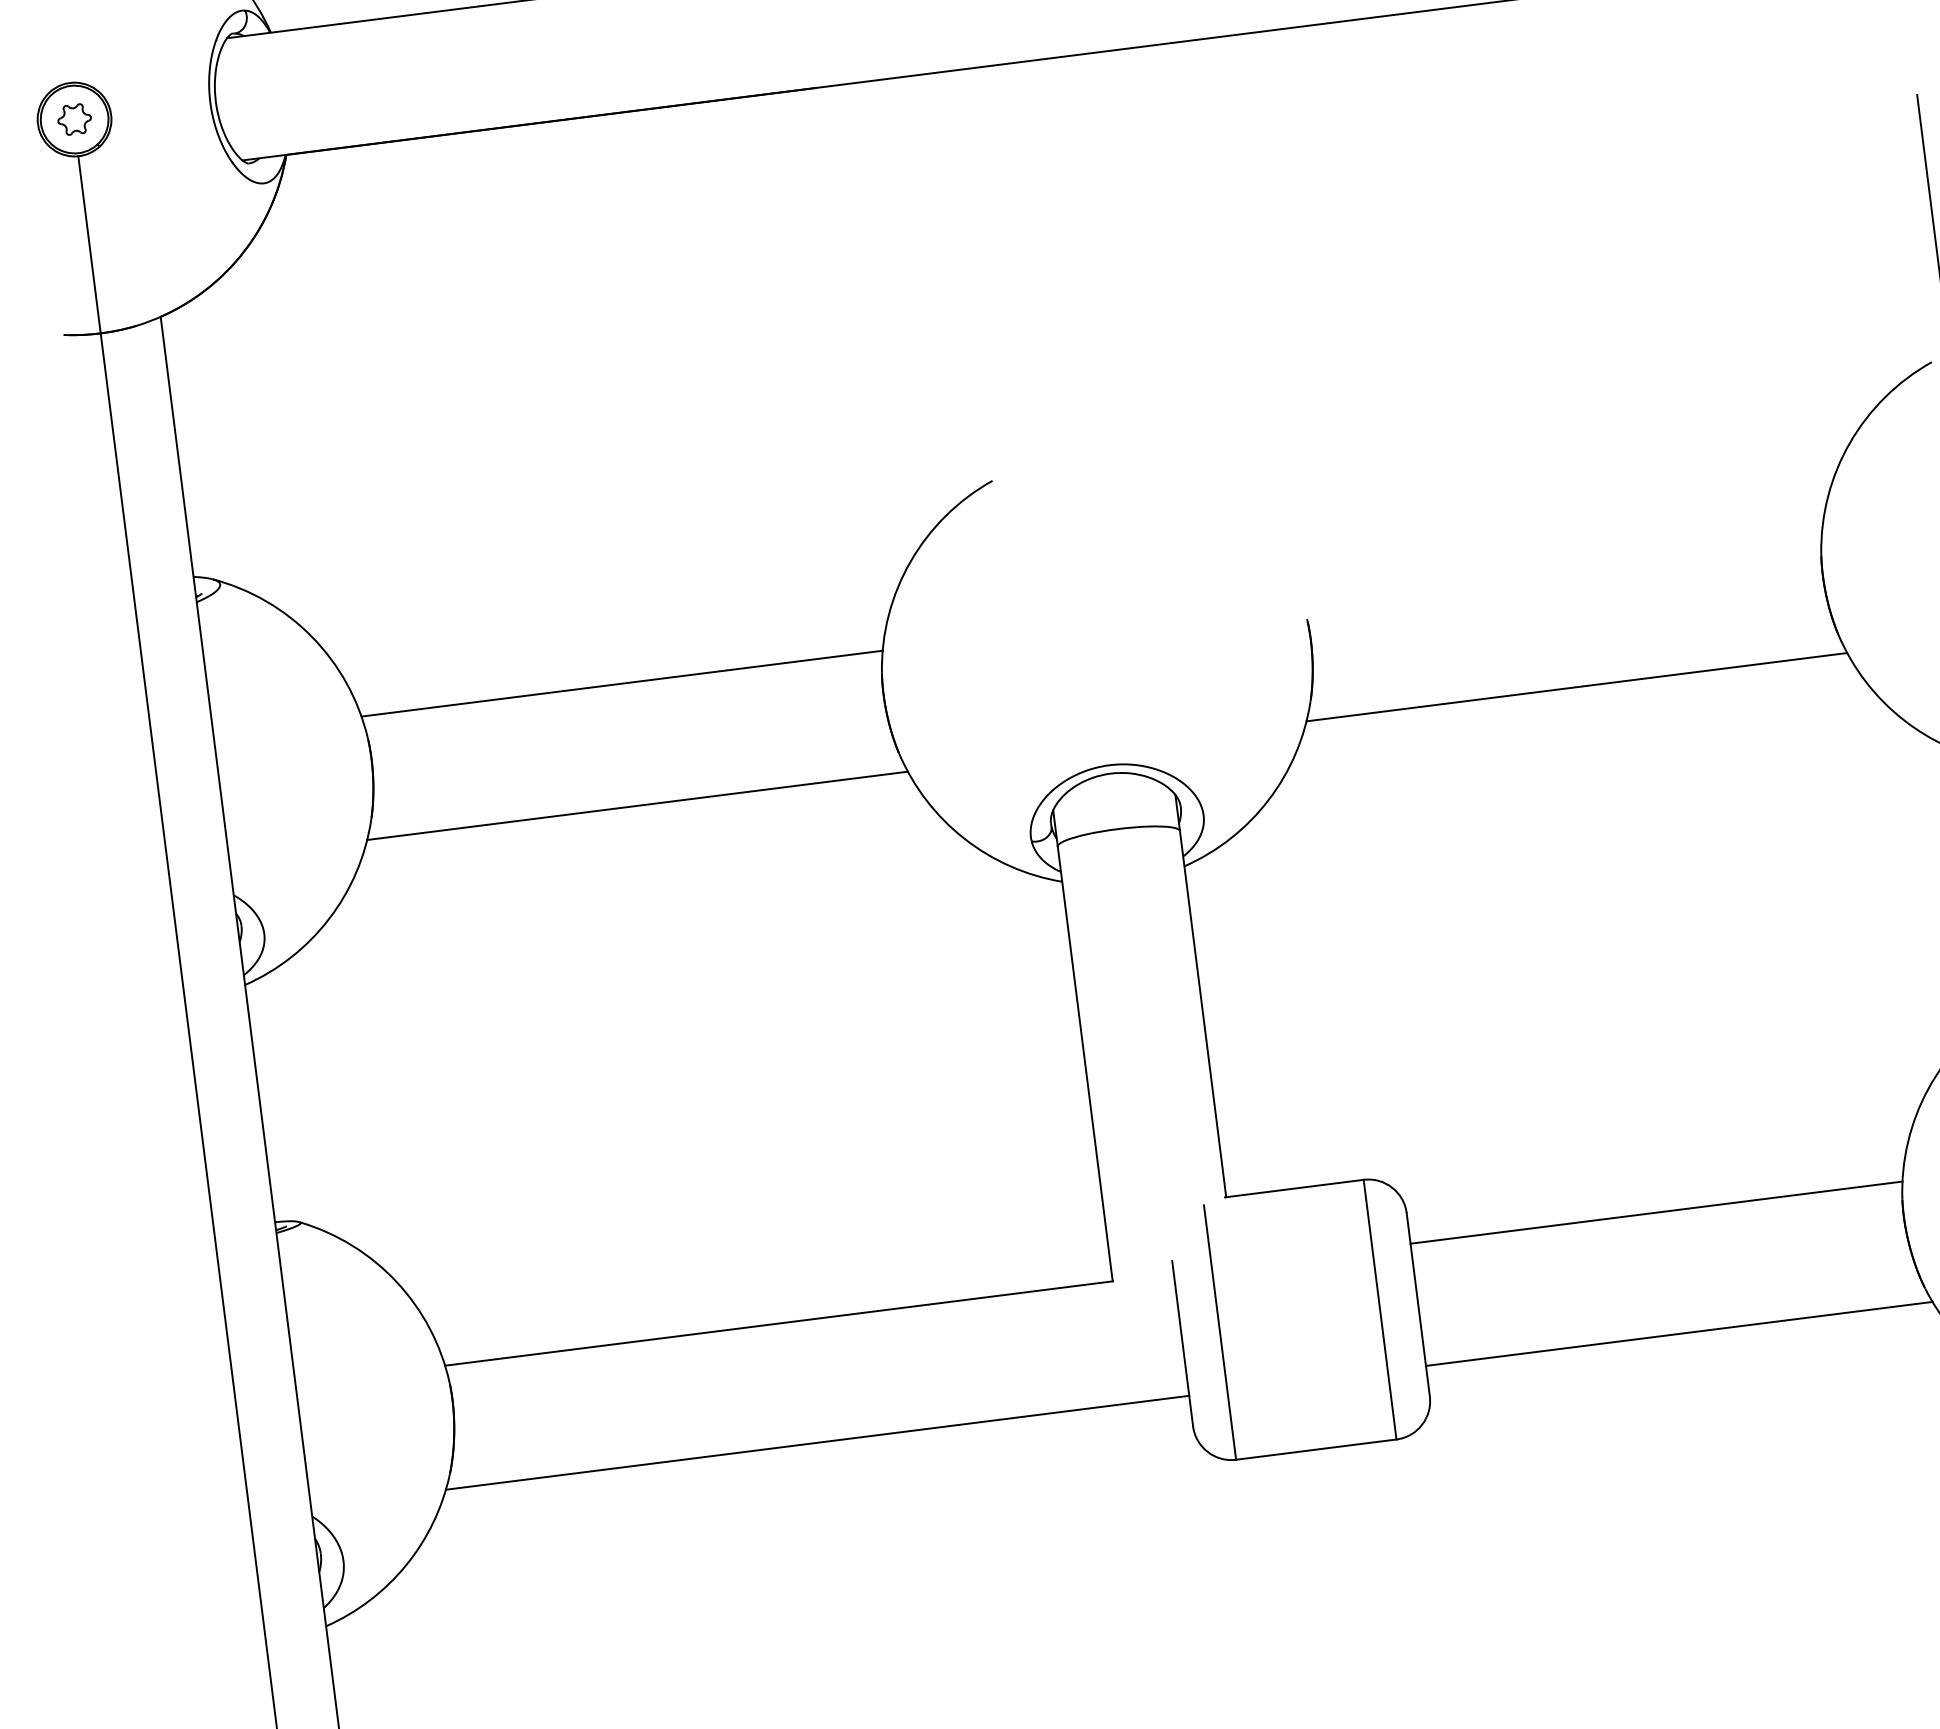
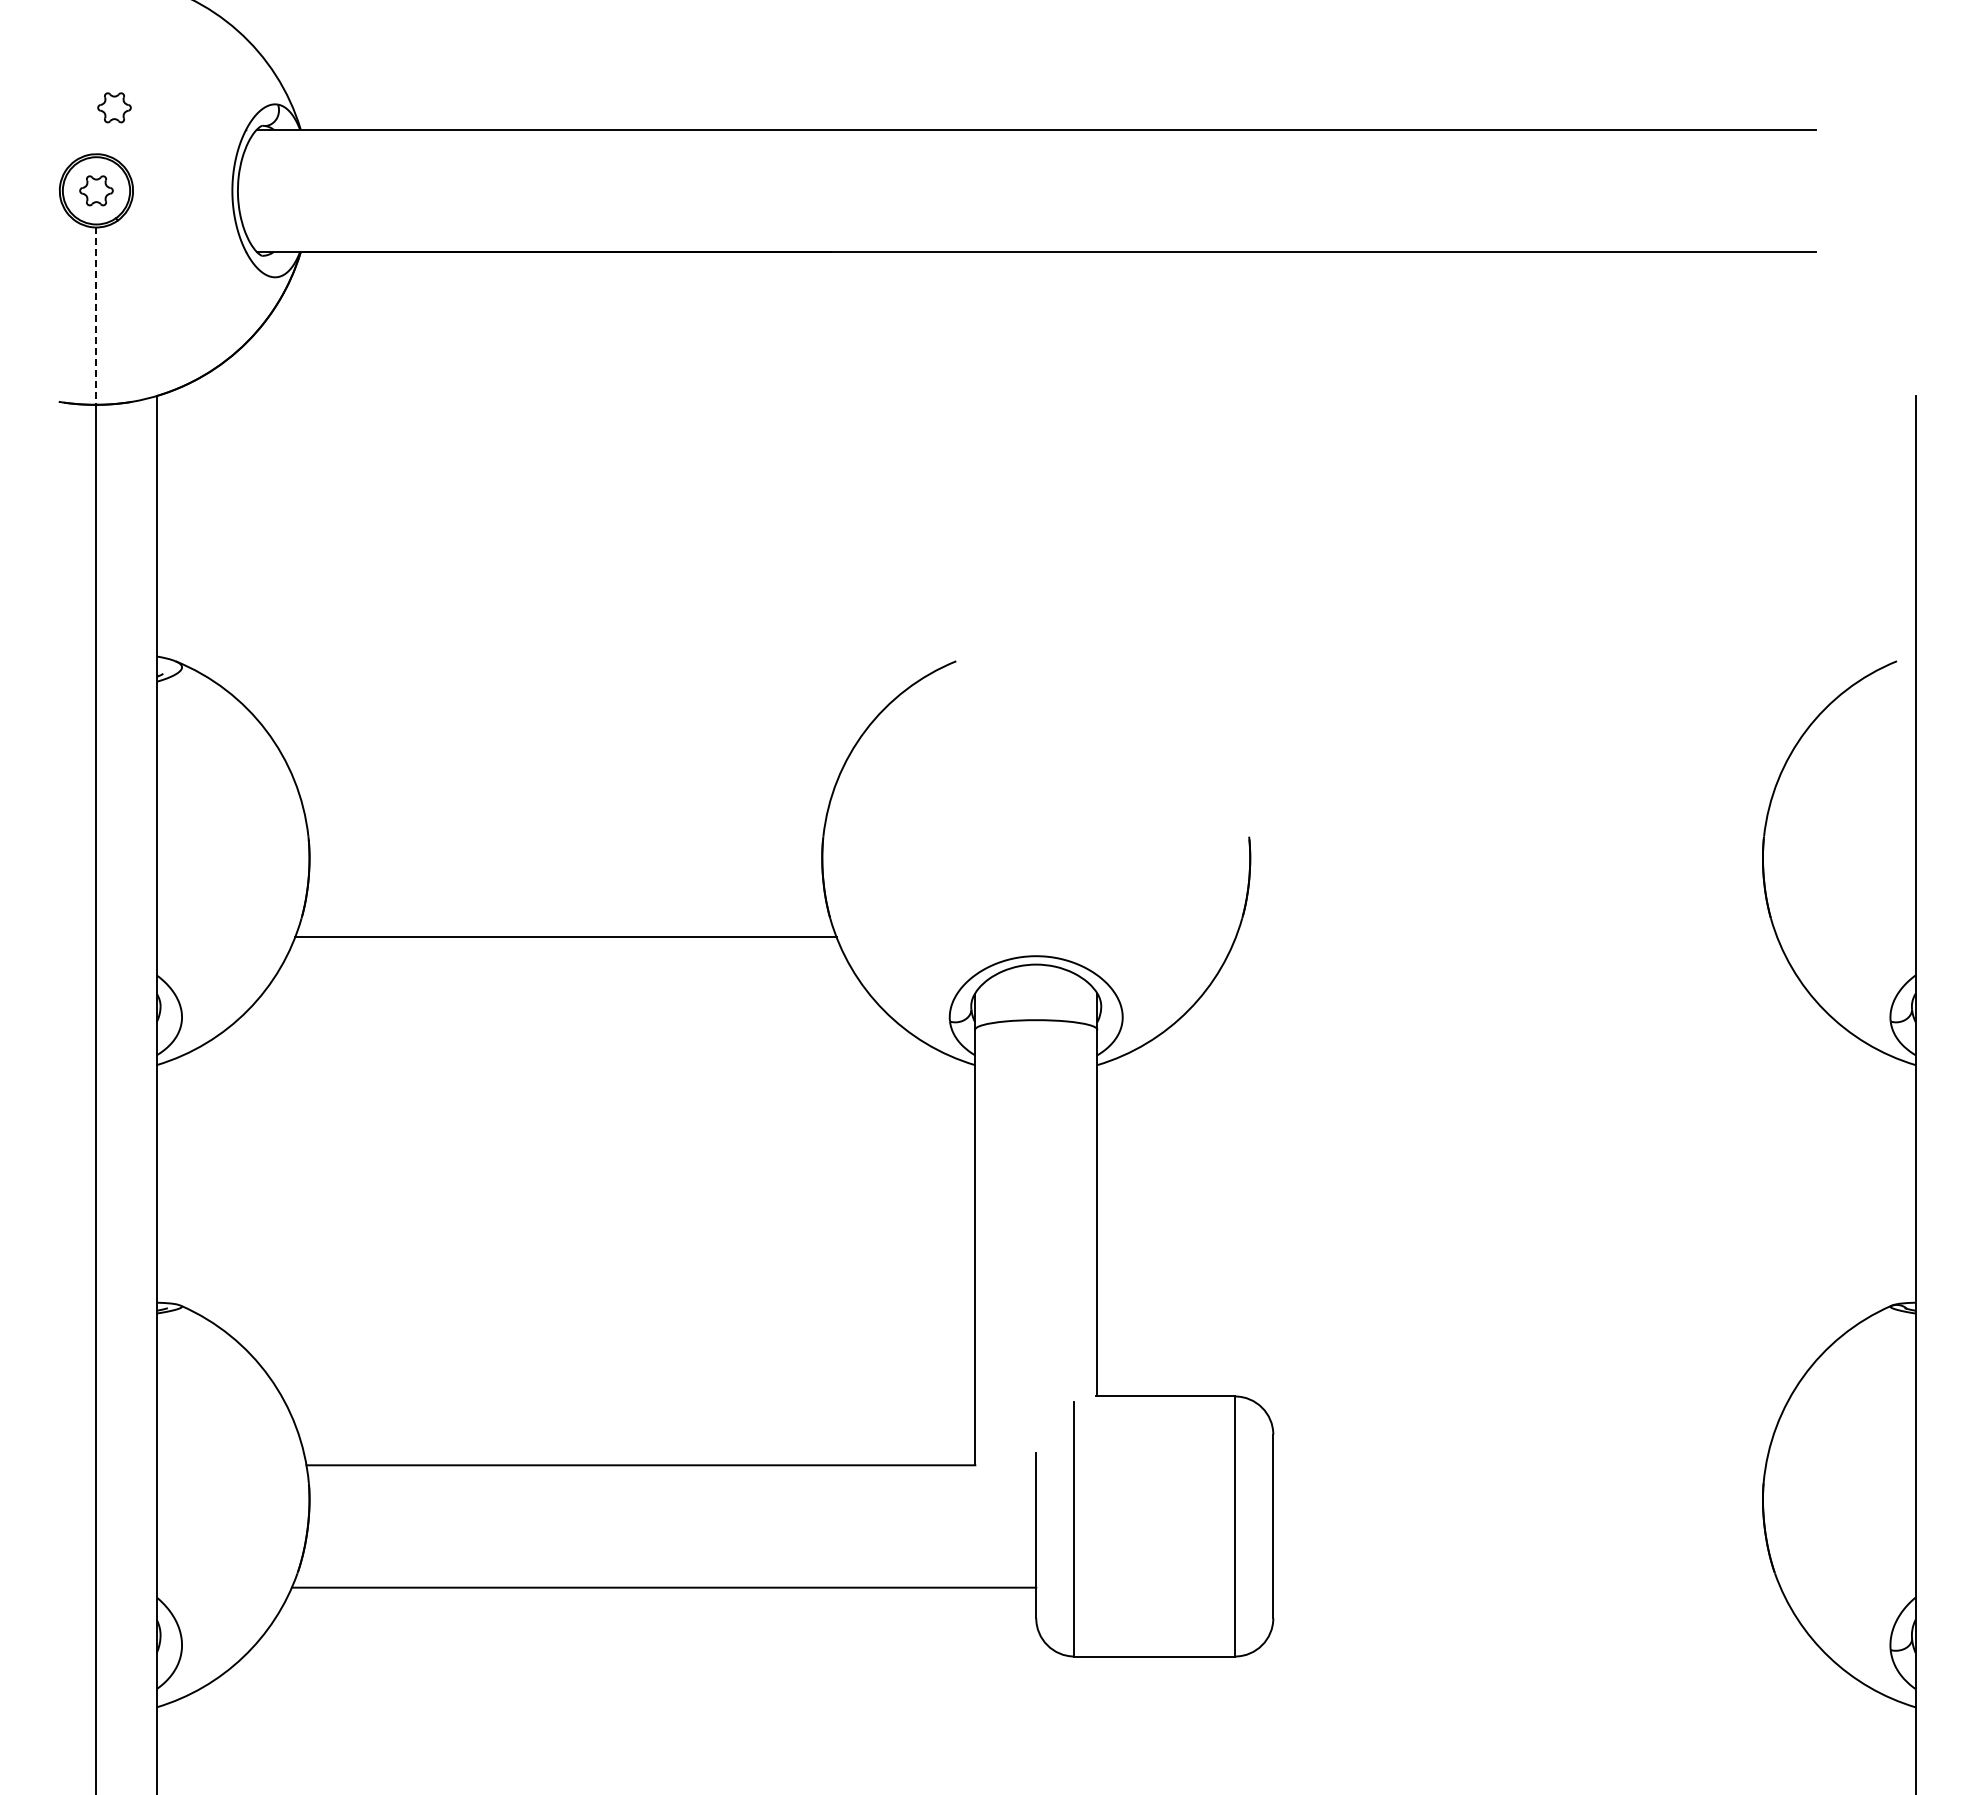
part: (82, 34) -> (114, 107), added
line: (89, 245) -> (95, 316), solid -> dashed
line: (621, 684) -> (565, 815), removed
line: (1576, 687) -> (1506, 937), removed
line: (1656, 1212) -> (1519, 1465), removed
line: (1678, 1333) -> (1526, 1587), removed

